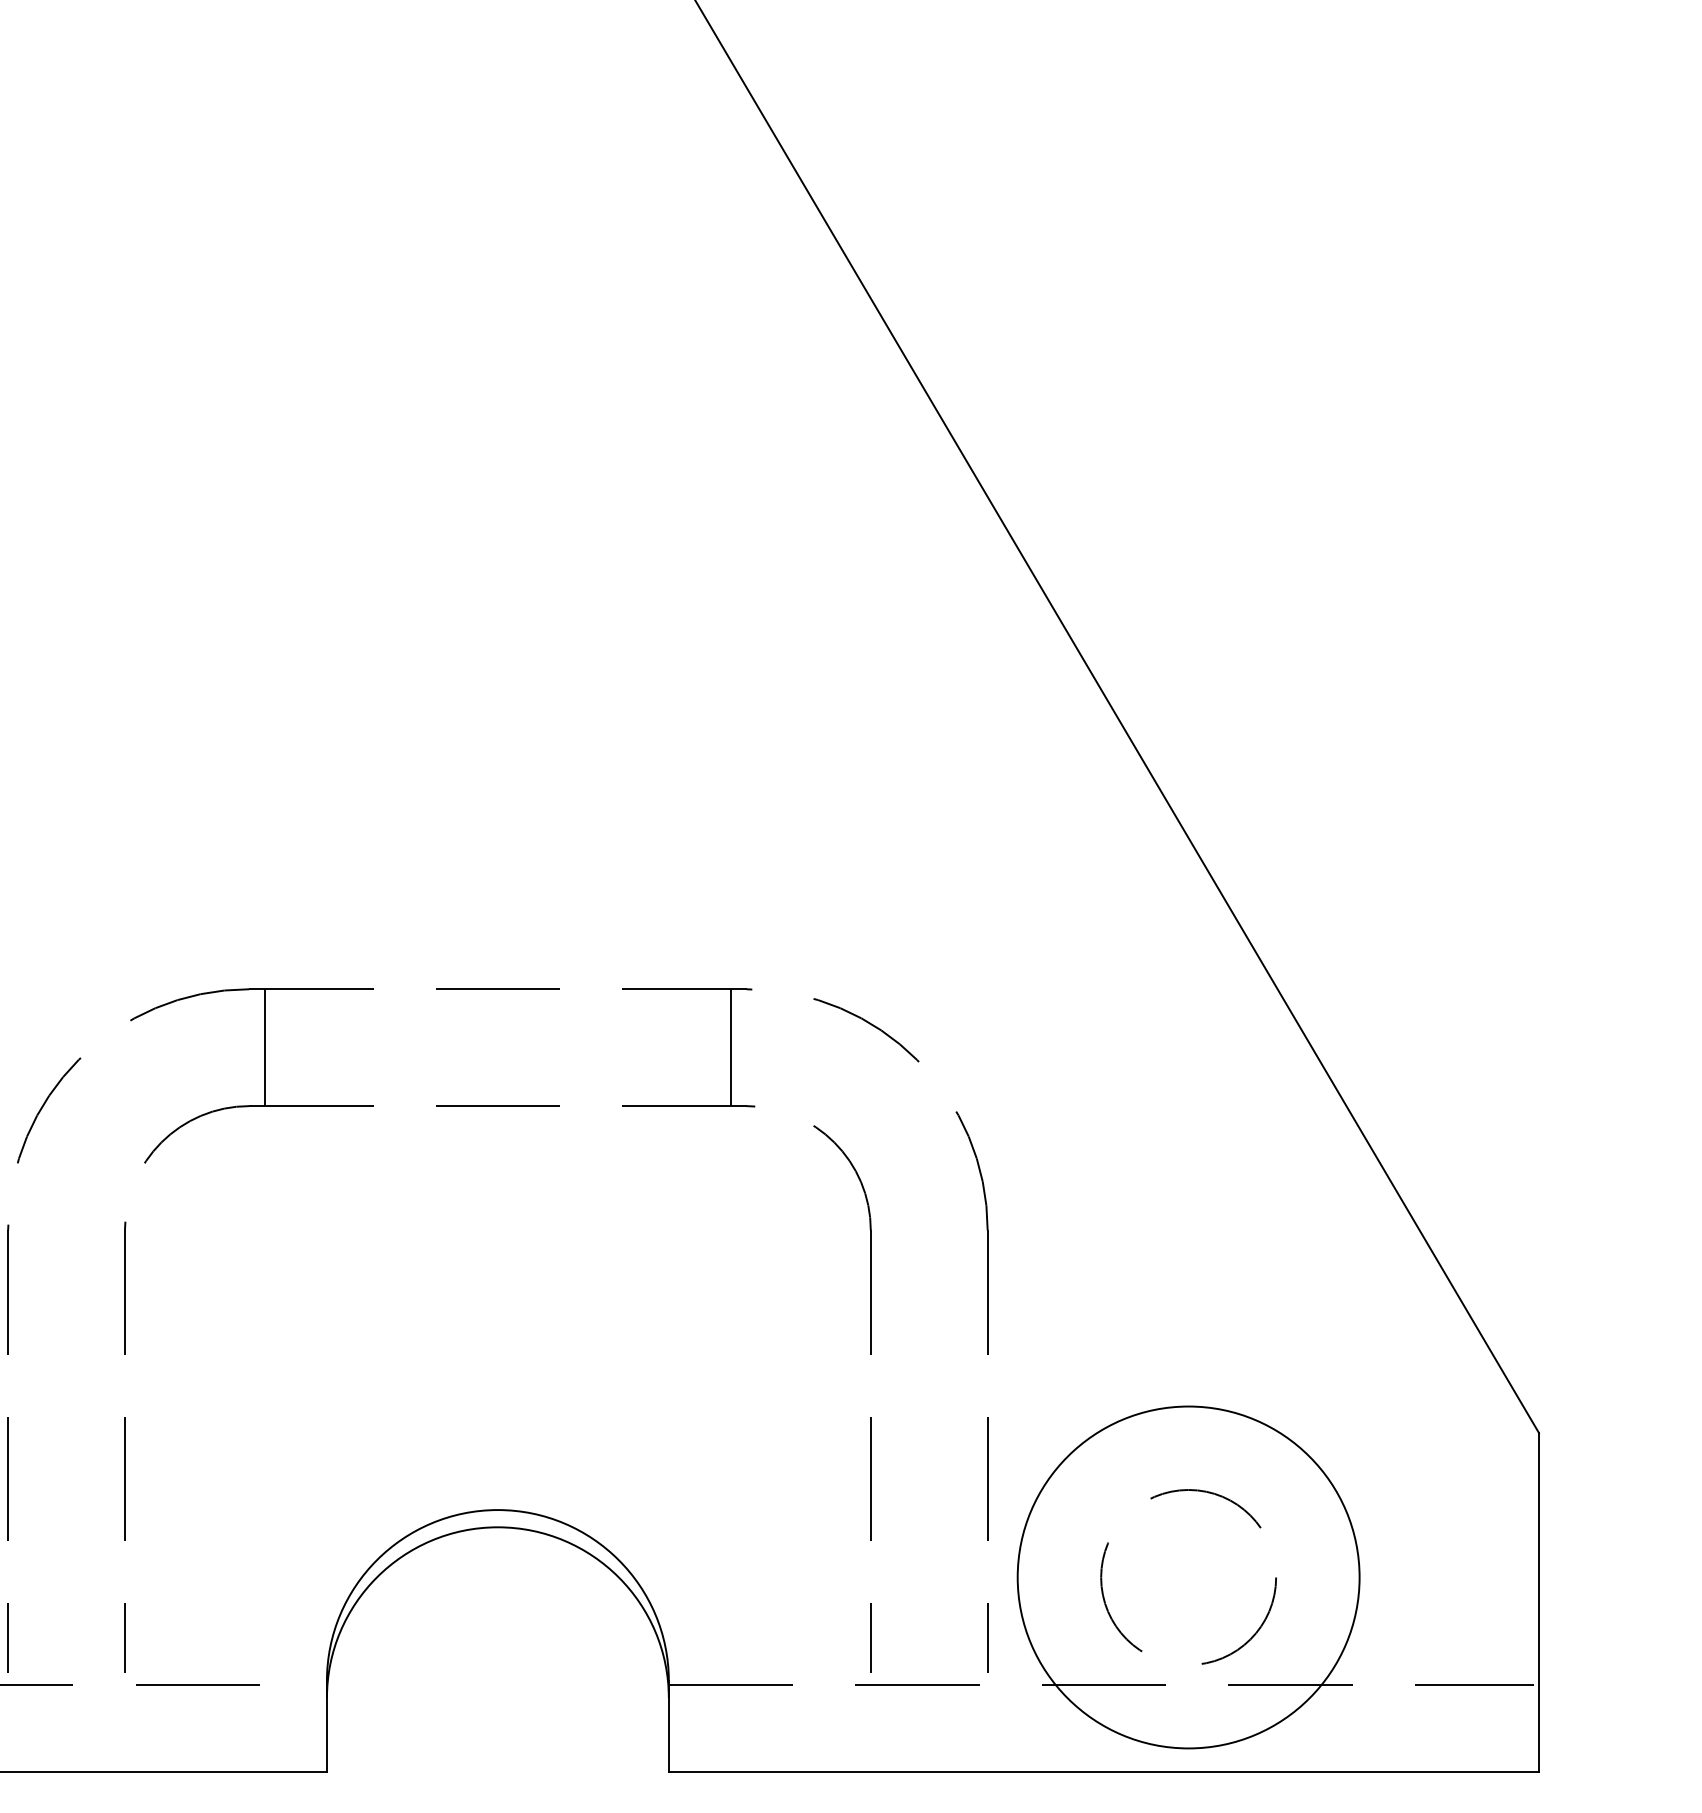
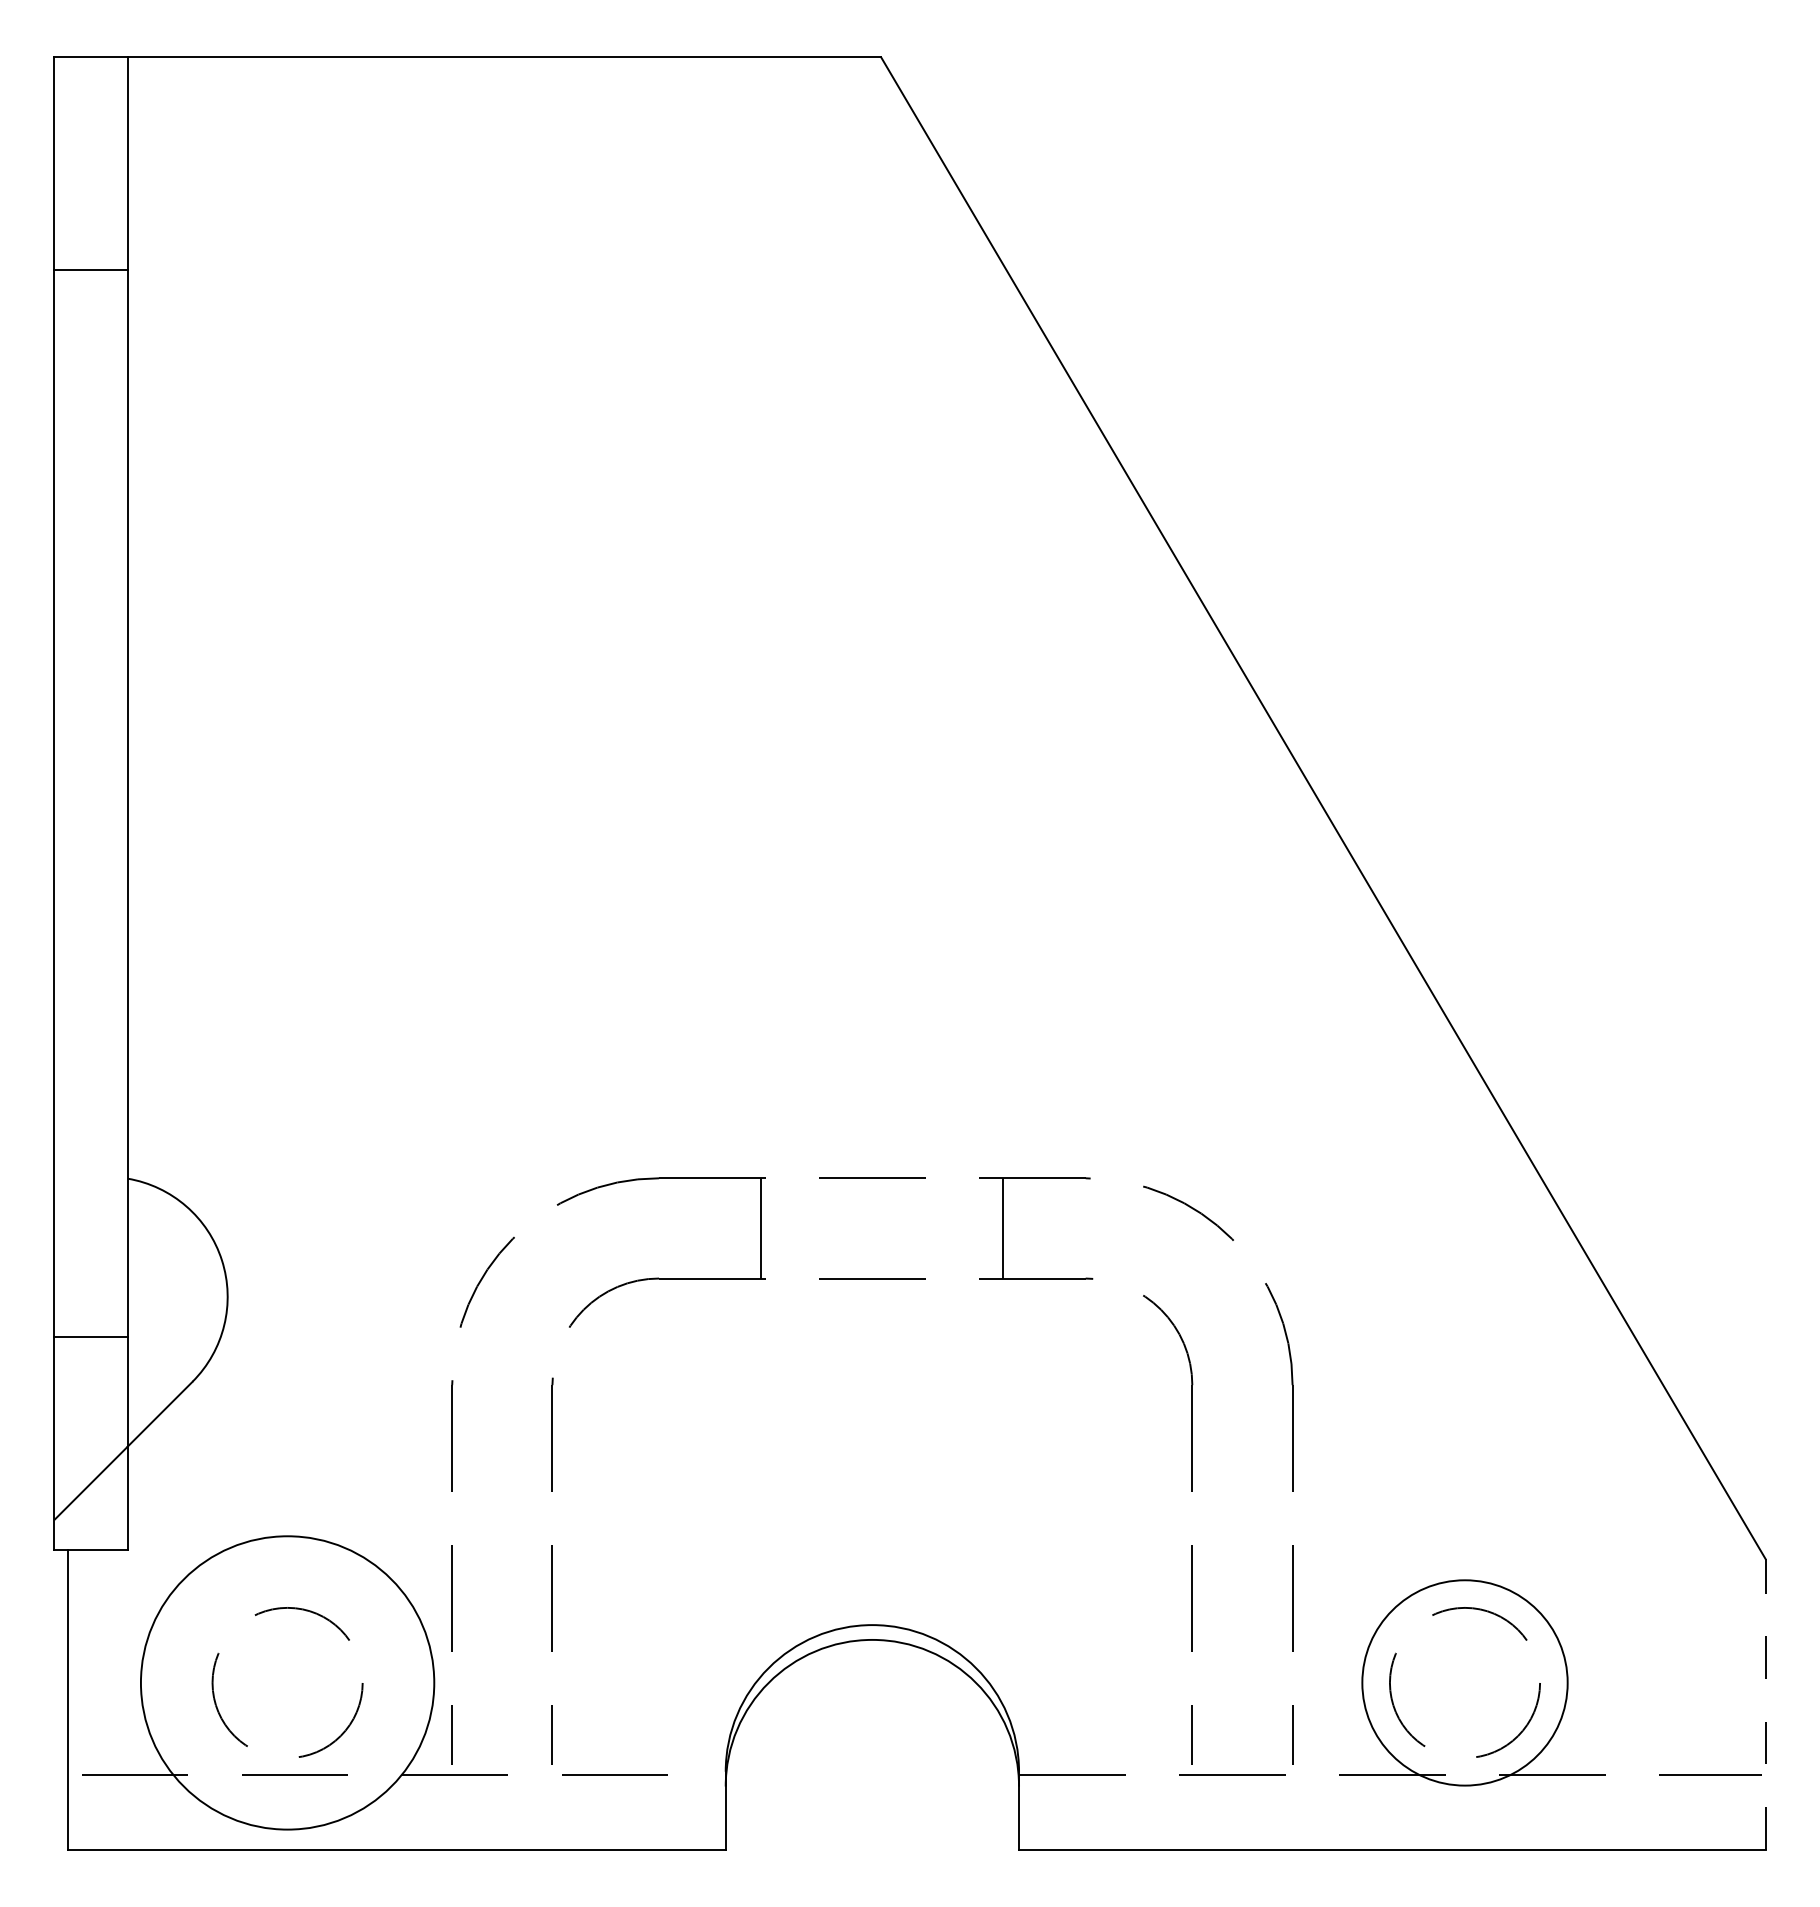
line: (264, 1047) -> (761, 1228), moved
line: (731, 1047) -> (1003, 1228), moved
circle: (1188, 1576) -> (1464, 1682), size x0.7
line: (1538, 1601) -> (1765, 1703), solid -> dashed

